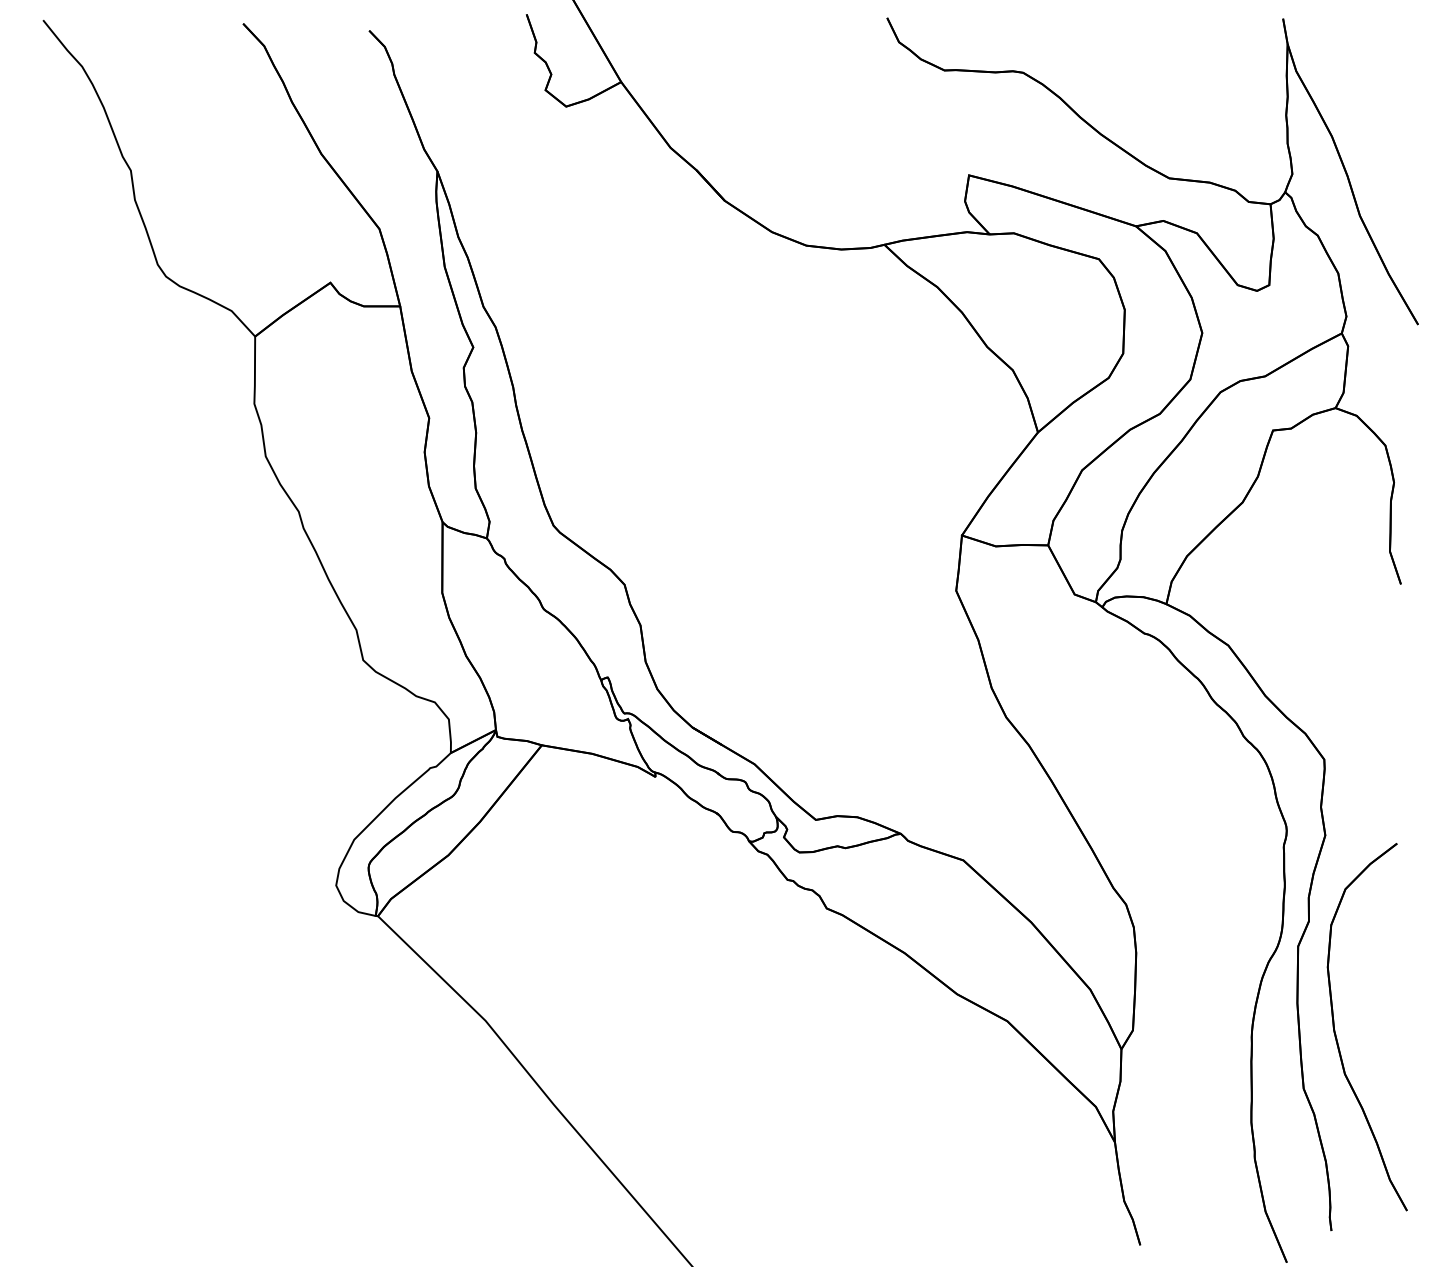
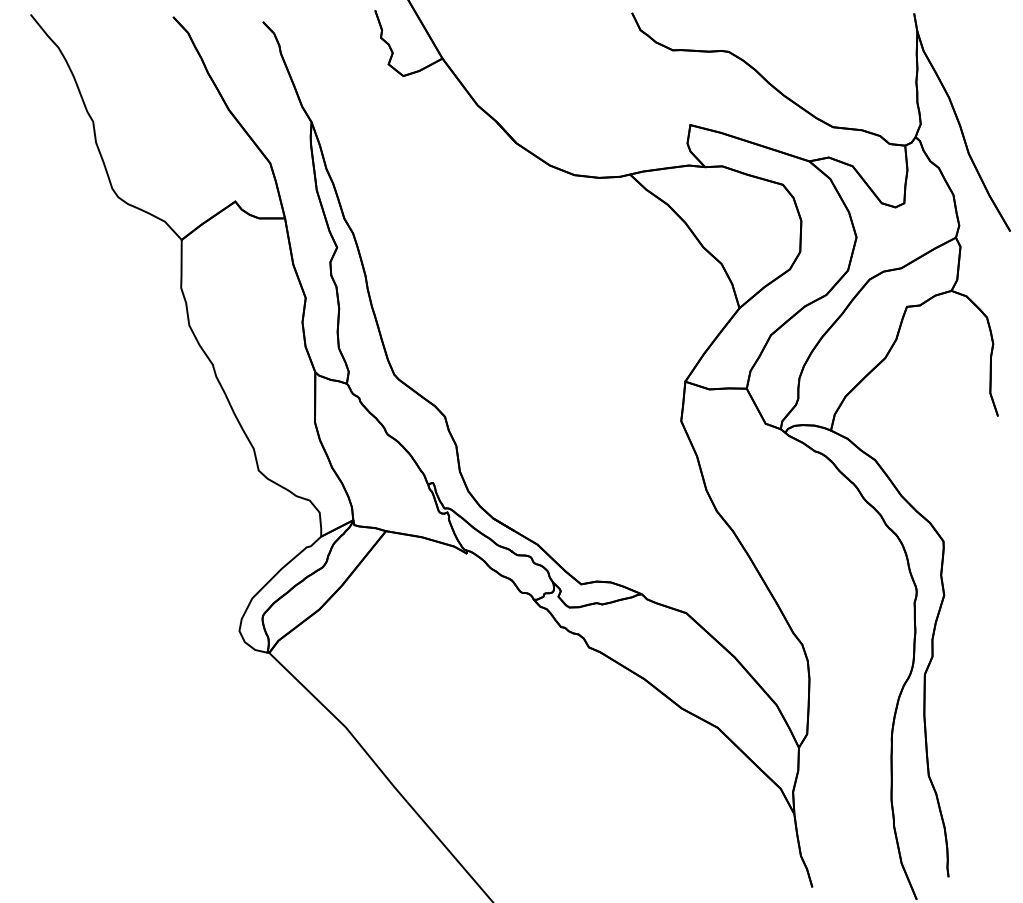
part: (1336, 1033) -> (952, 736), removed

